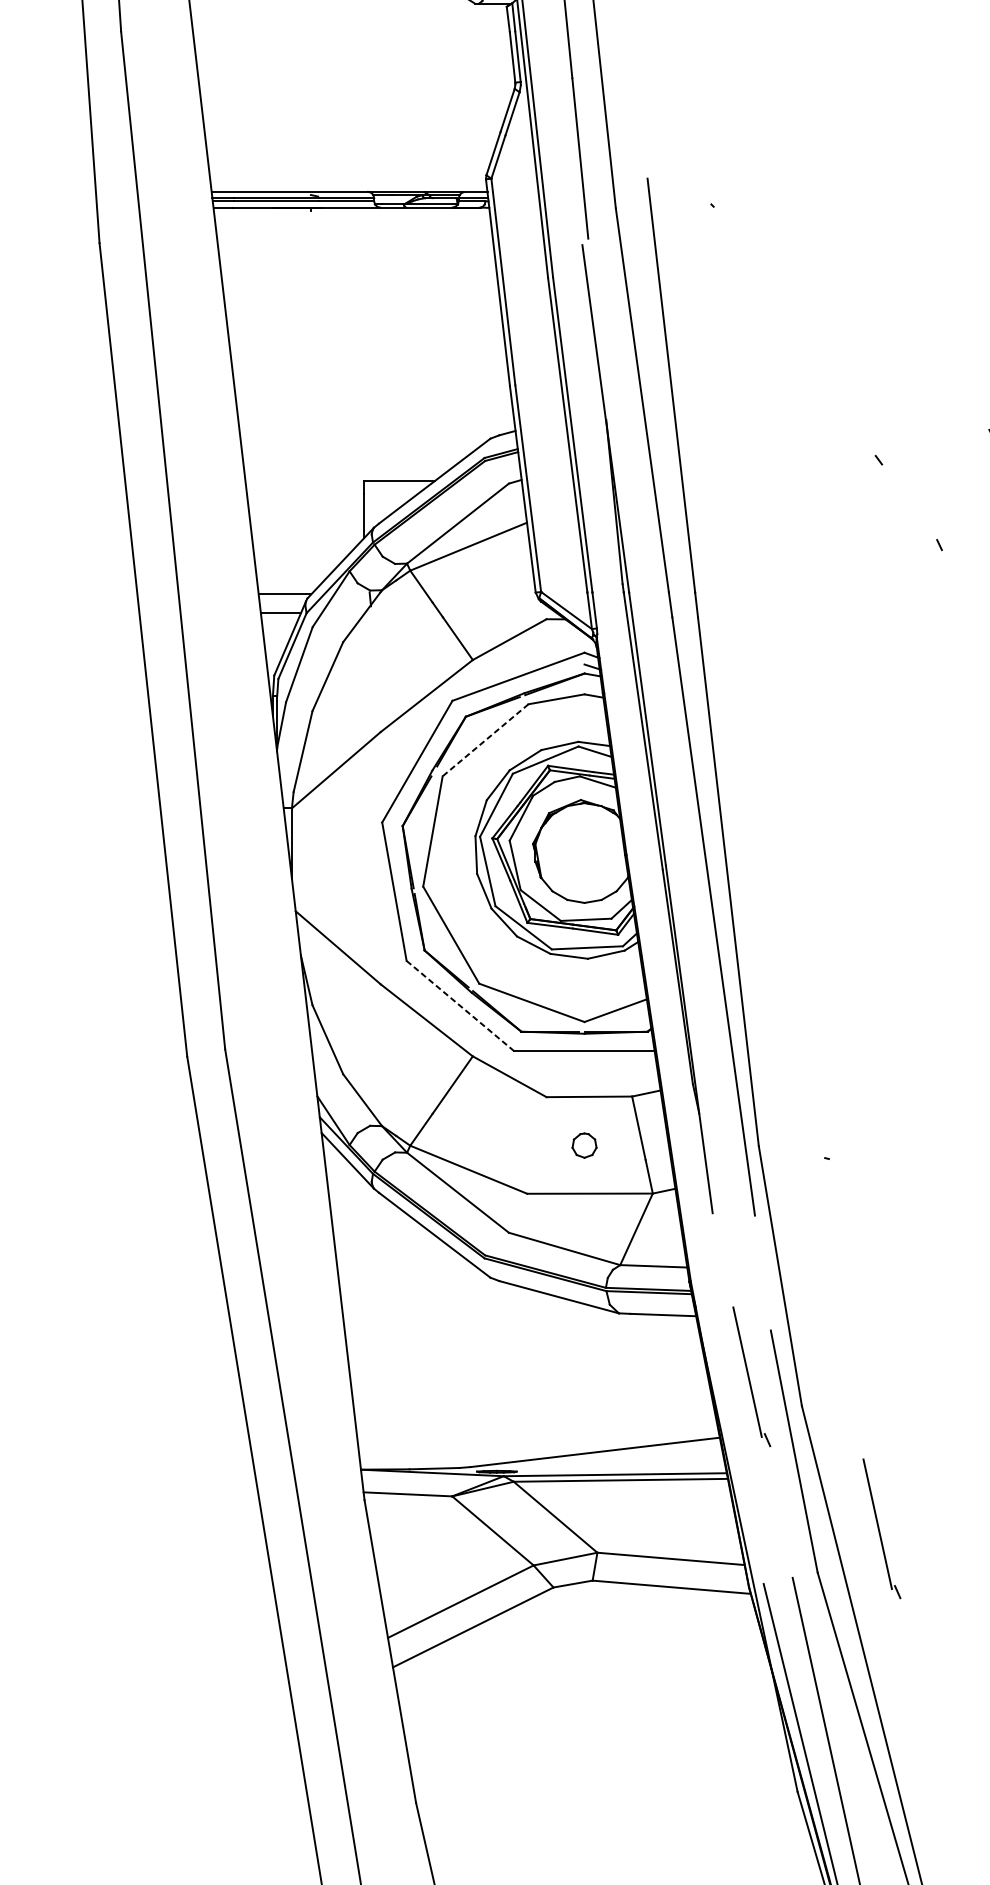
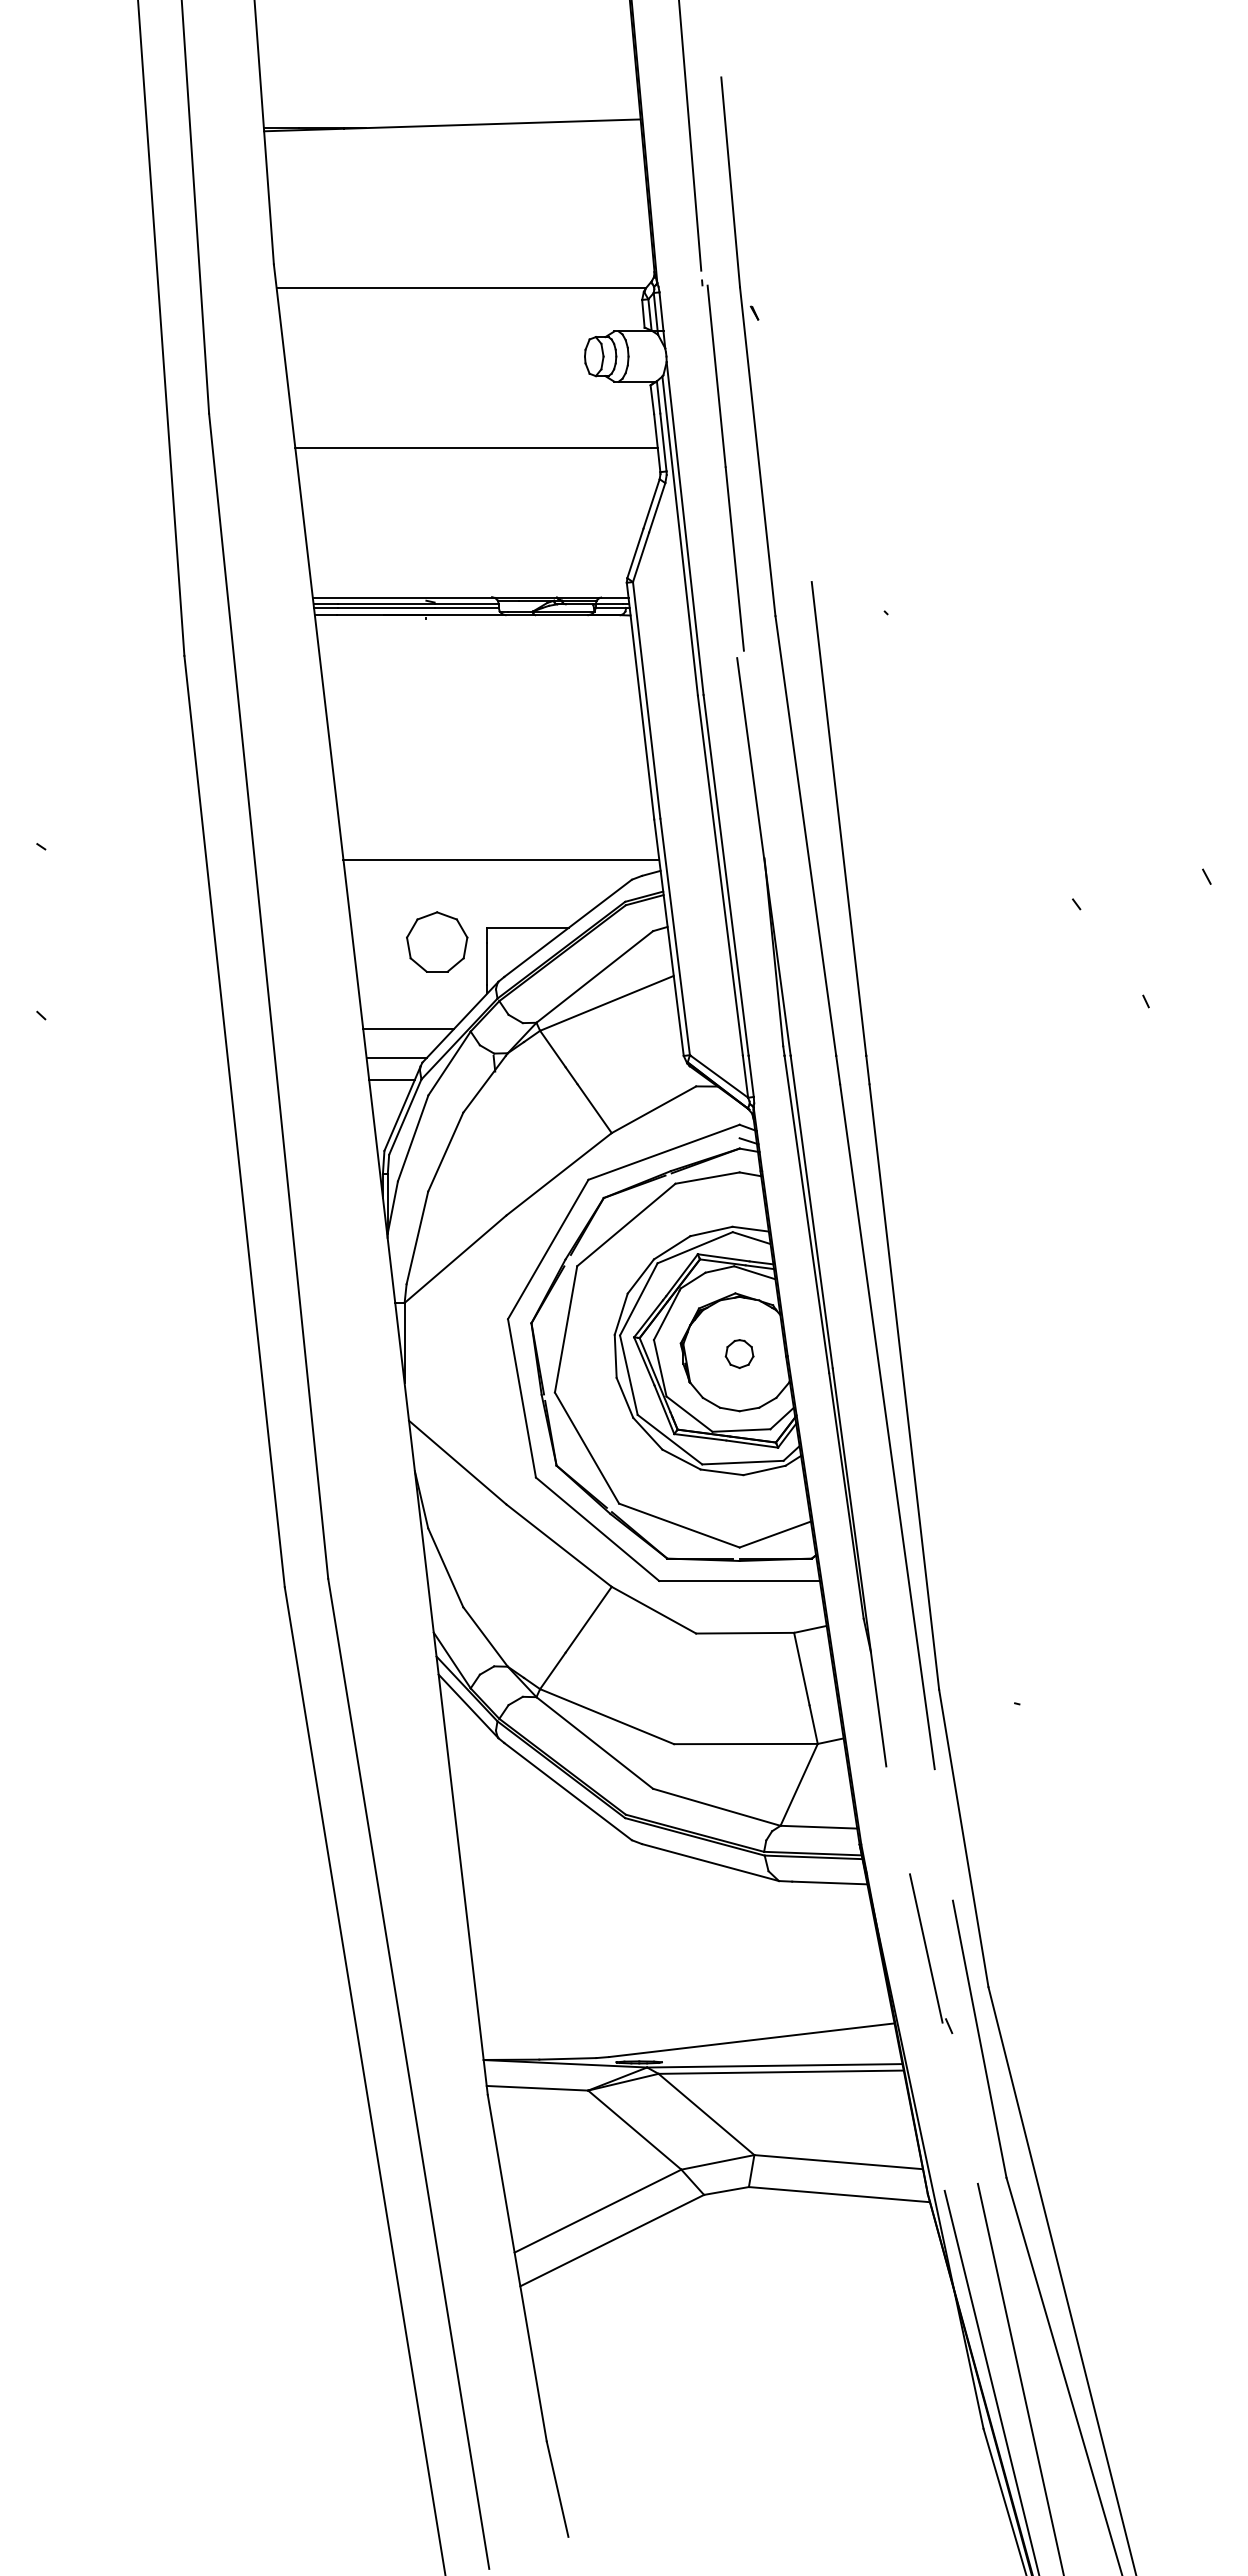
line: (354, 62) -> (476, 448), added
line: (376, 421) -> (501, 860), added
part: (320, 492) -> (437, 941), added
line: (295, 569) -> (408, 1029), added
line: (484, 740) -> (625, 1225), dashed -> solid
line: (460, 1005) -> (597, 1528), dashed -> solid
part: (584, 1145) -> (739, 1353), moved
part: (882, 1528) -> (1080, 2127), removed

